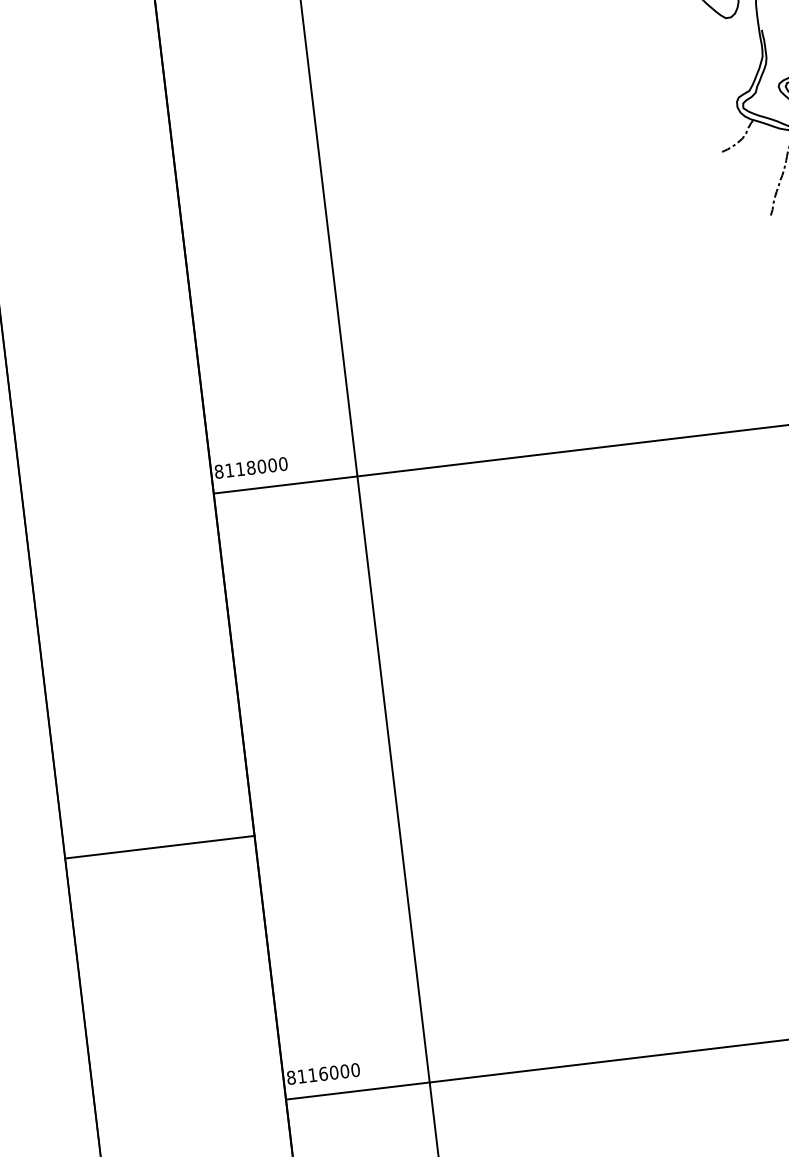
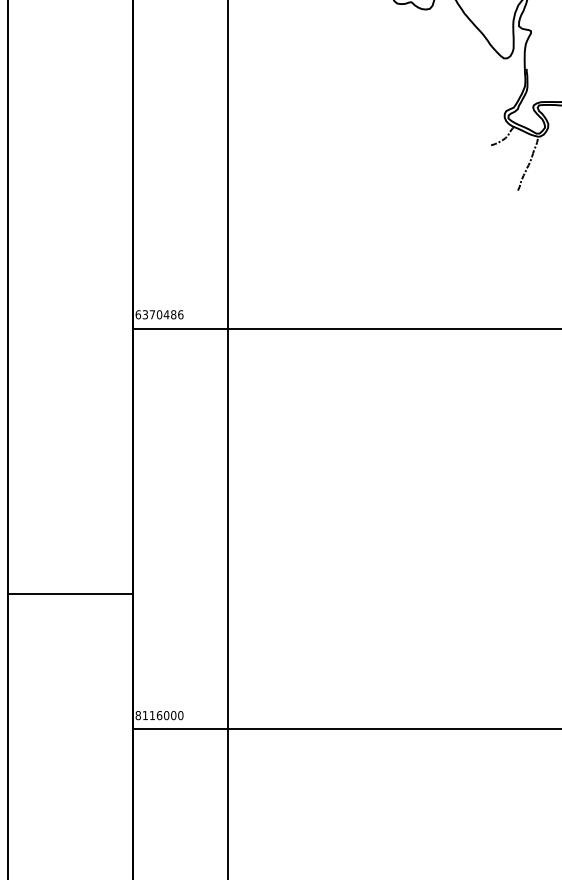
text: (251, 467) -> (159, 314), 8118000 -> 6370486
line: (159, 847) -> (70, 594), moved

